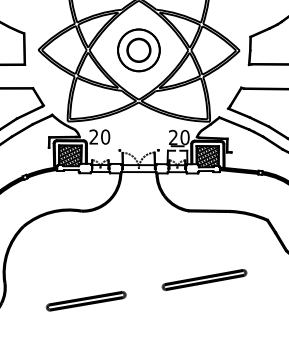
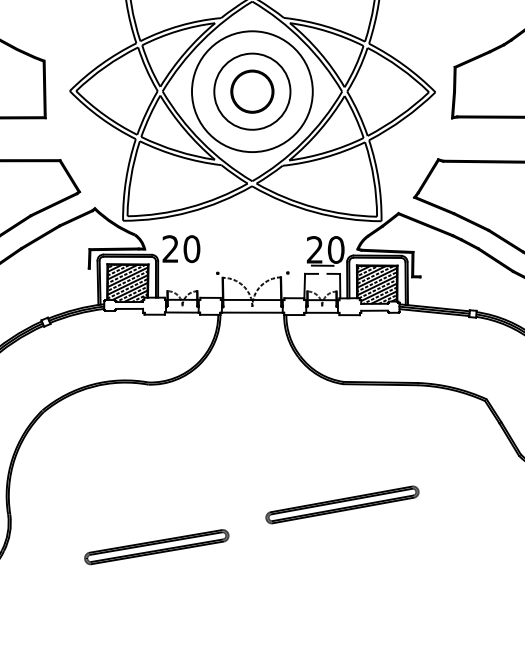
circle: (138, 50) -> (251, 91), size x1.6
part: (204, 279) -> (342, 503), moved

